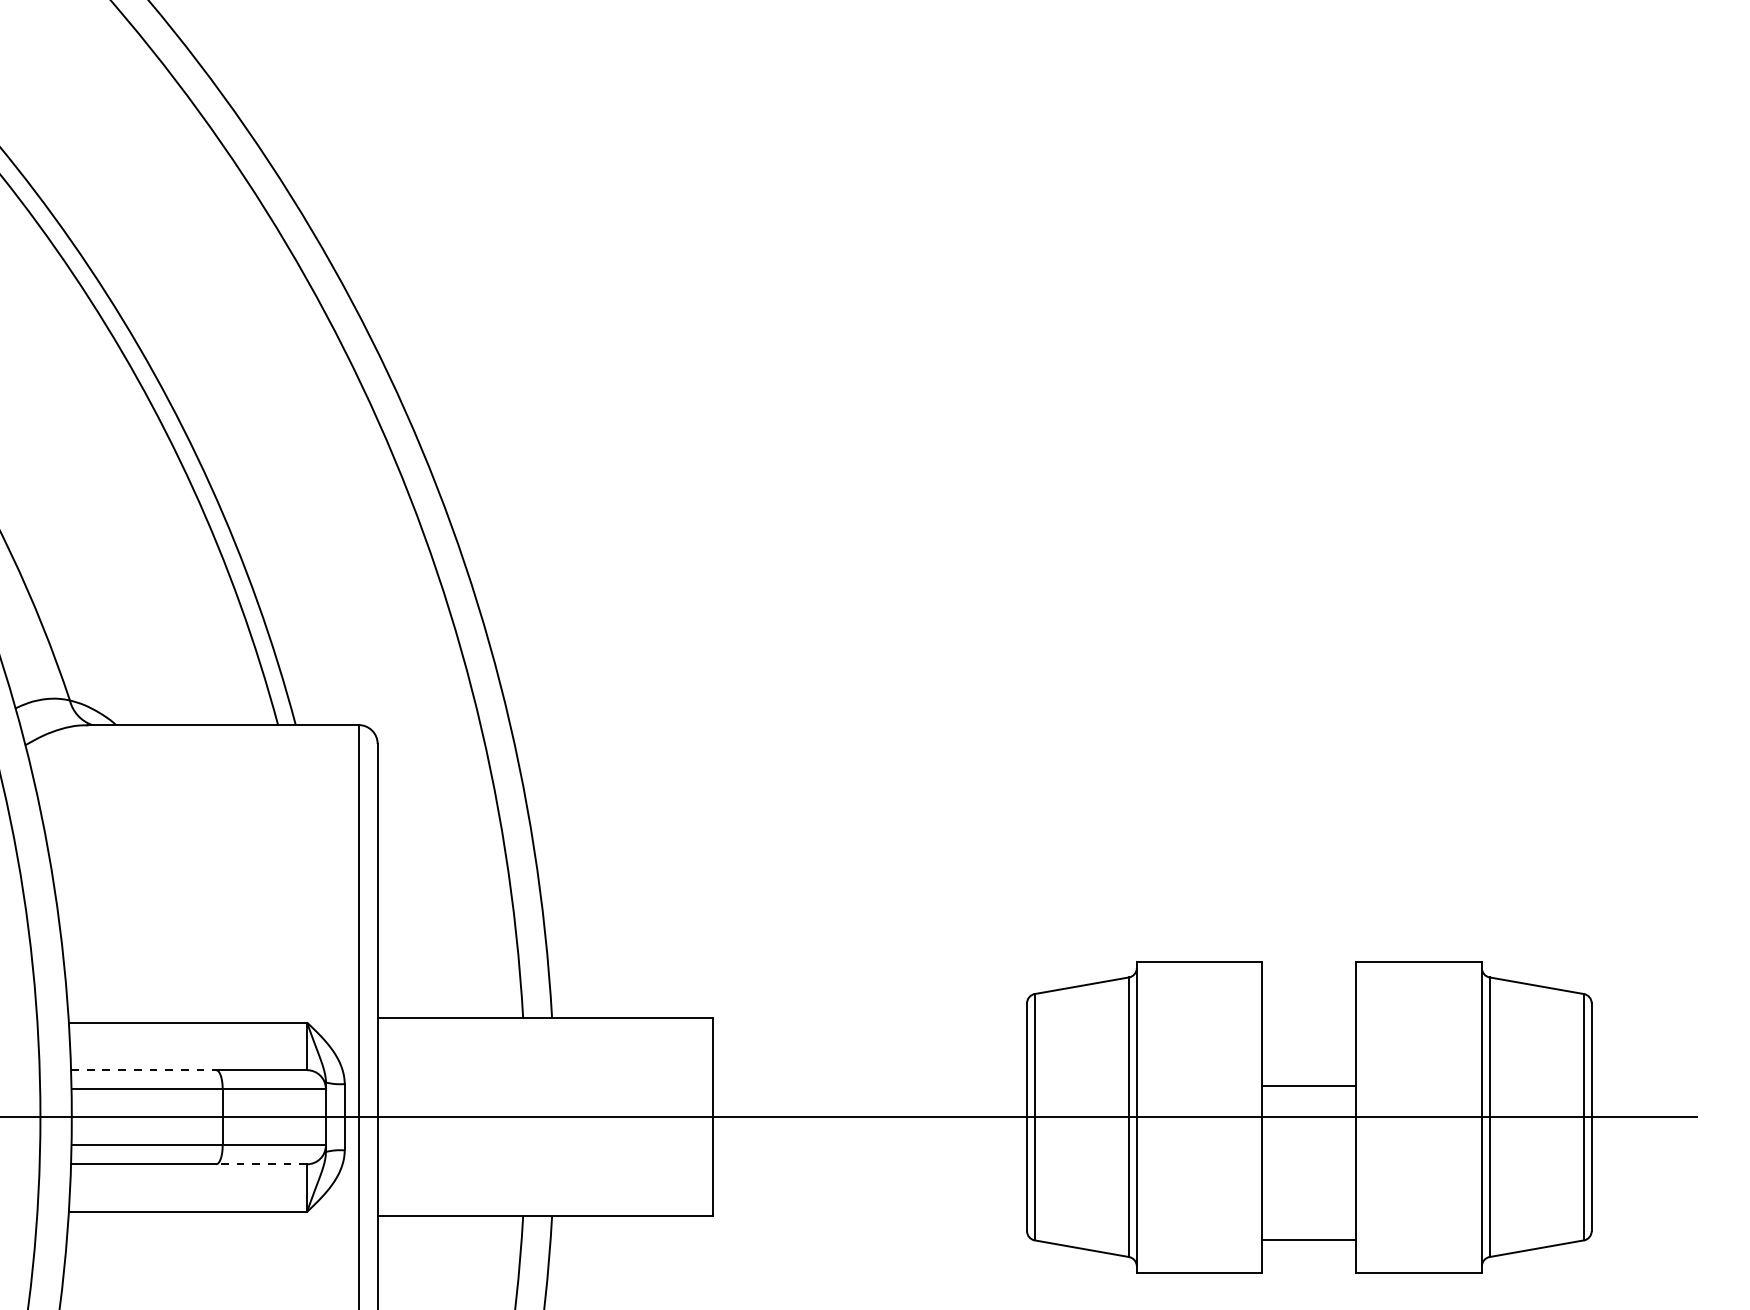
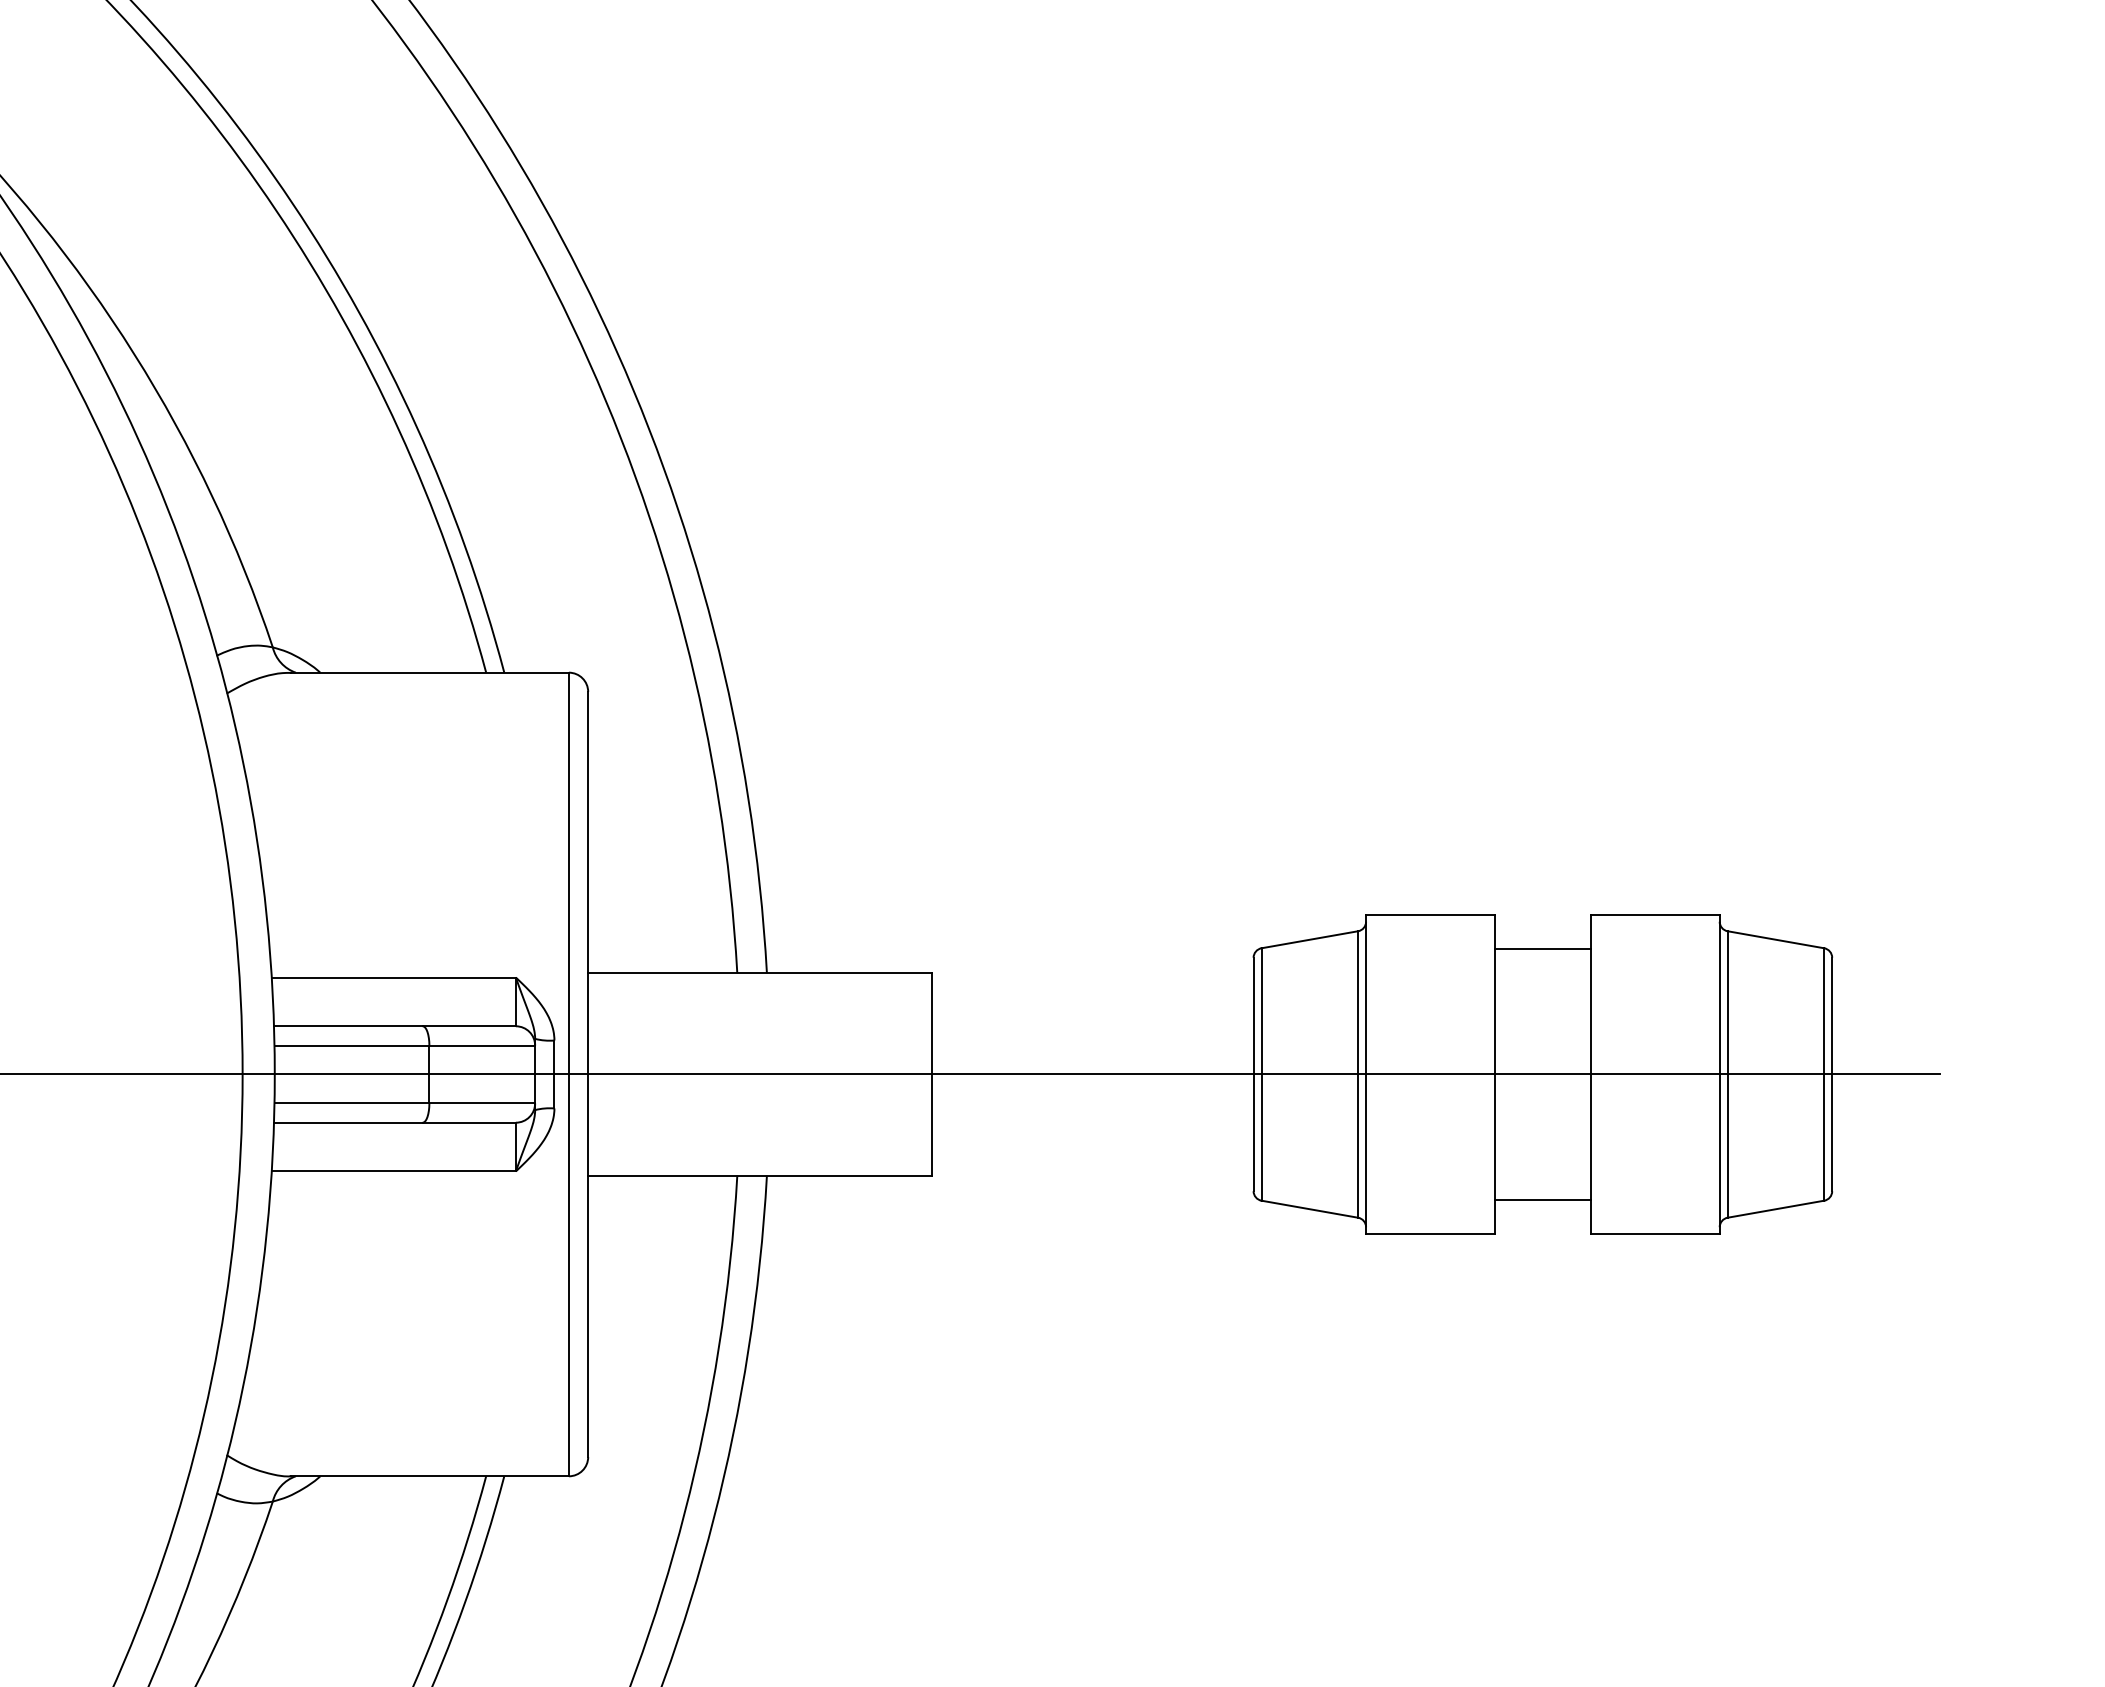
line: (143, 1070) -> (348, 1026), dashed -> solid
line: (1308, 1086) -> (1542, 949), moved
line: (261, 1164) -> (469, 1122), dashed -> solid

